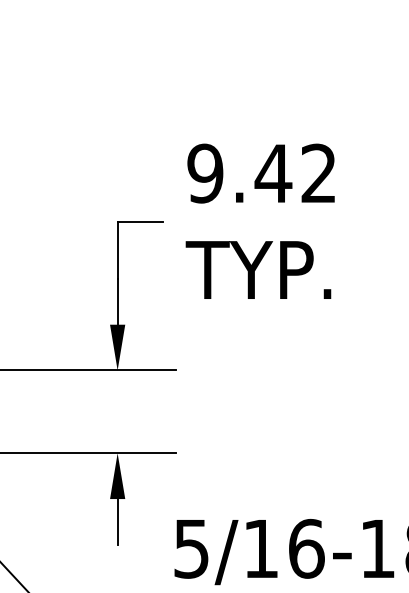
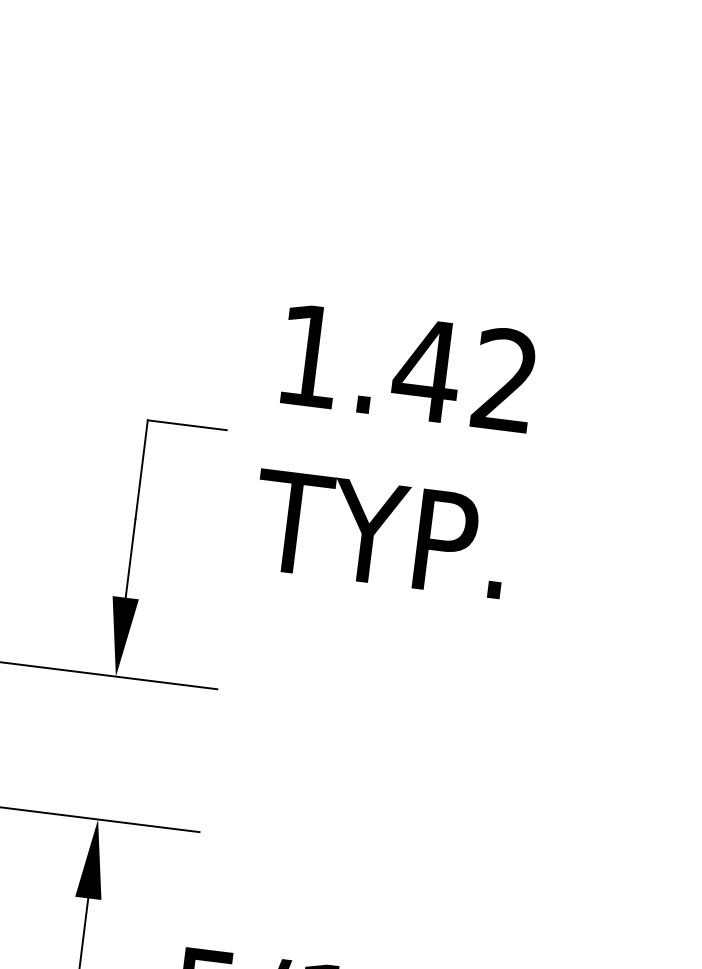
text: (205, 173) -> (309, 355), 9.42 -> 1.42

